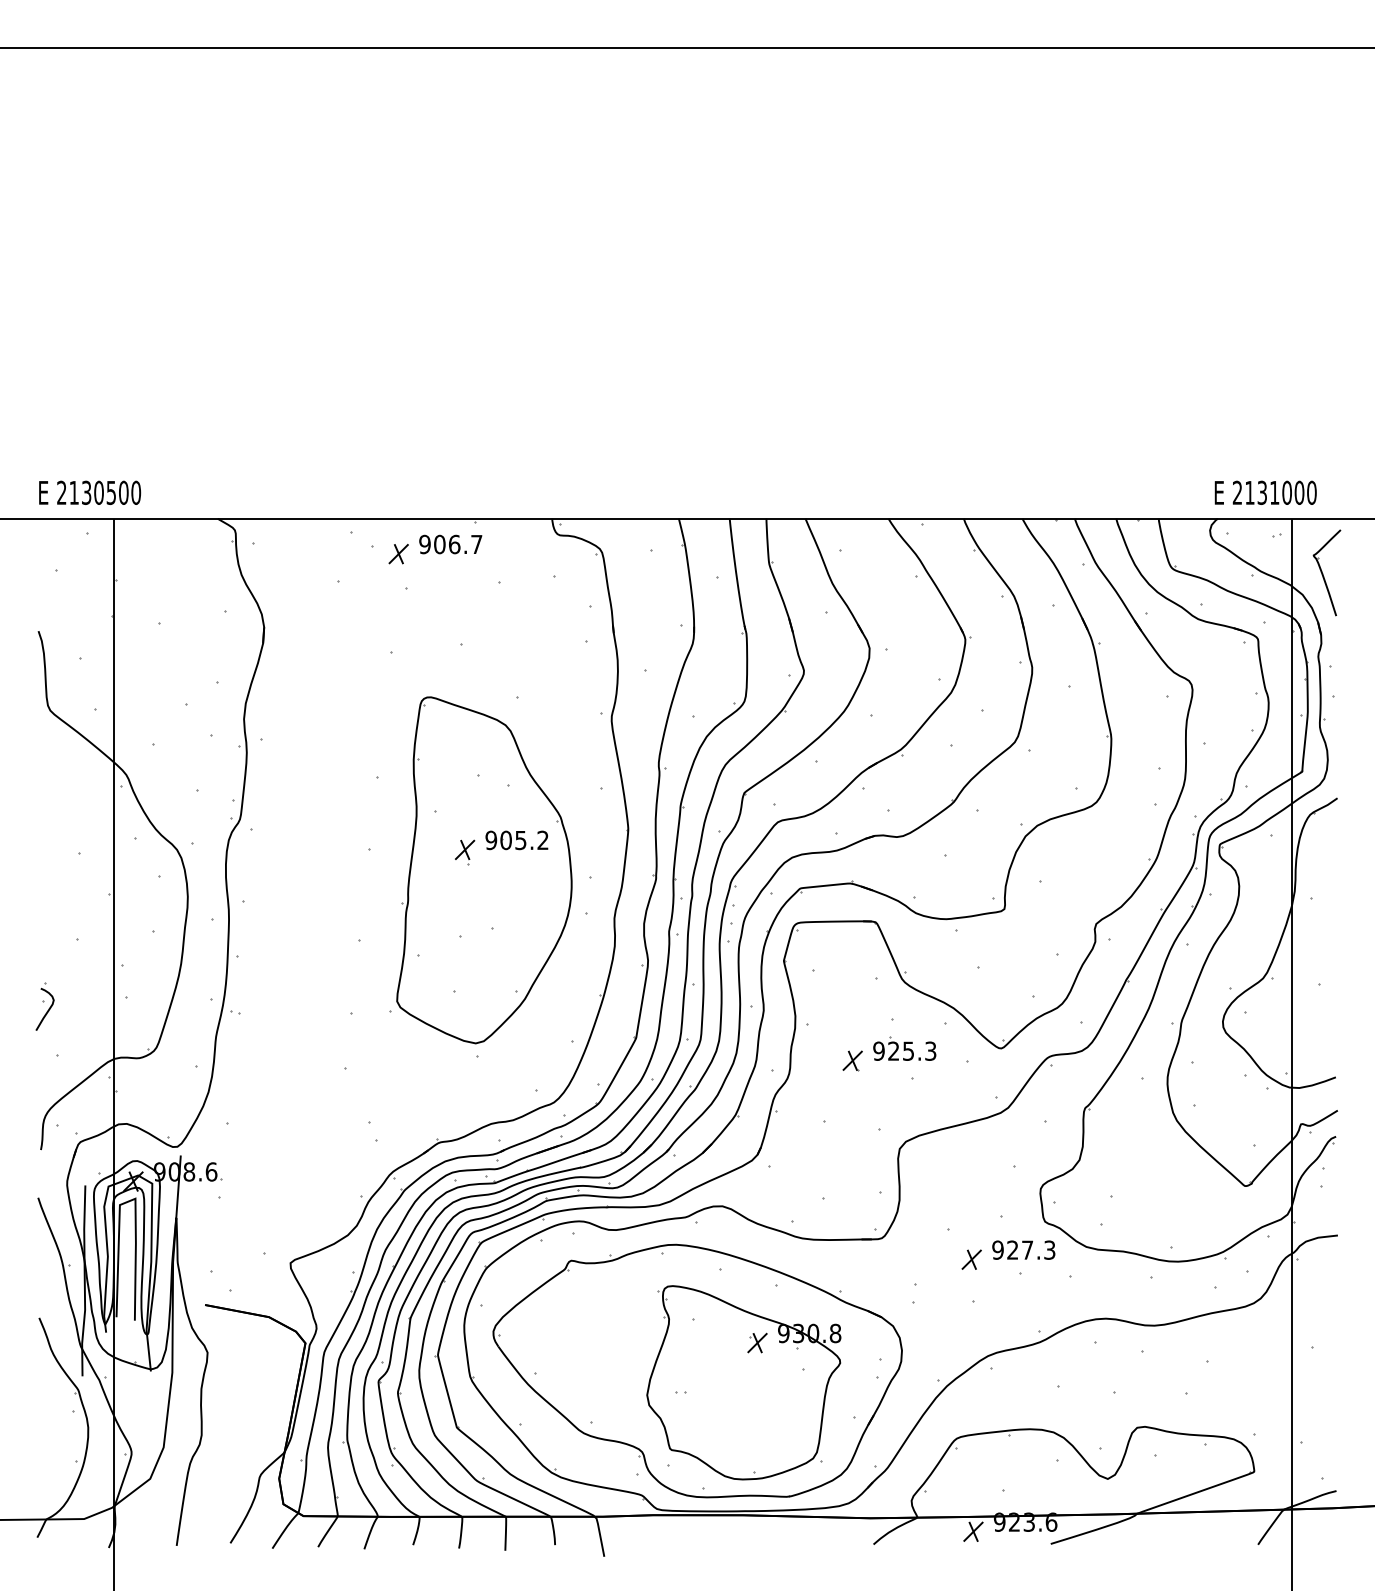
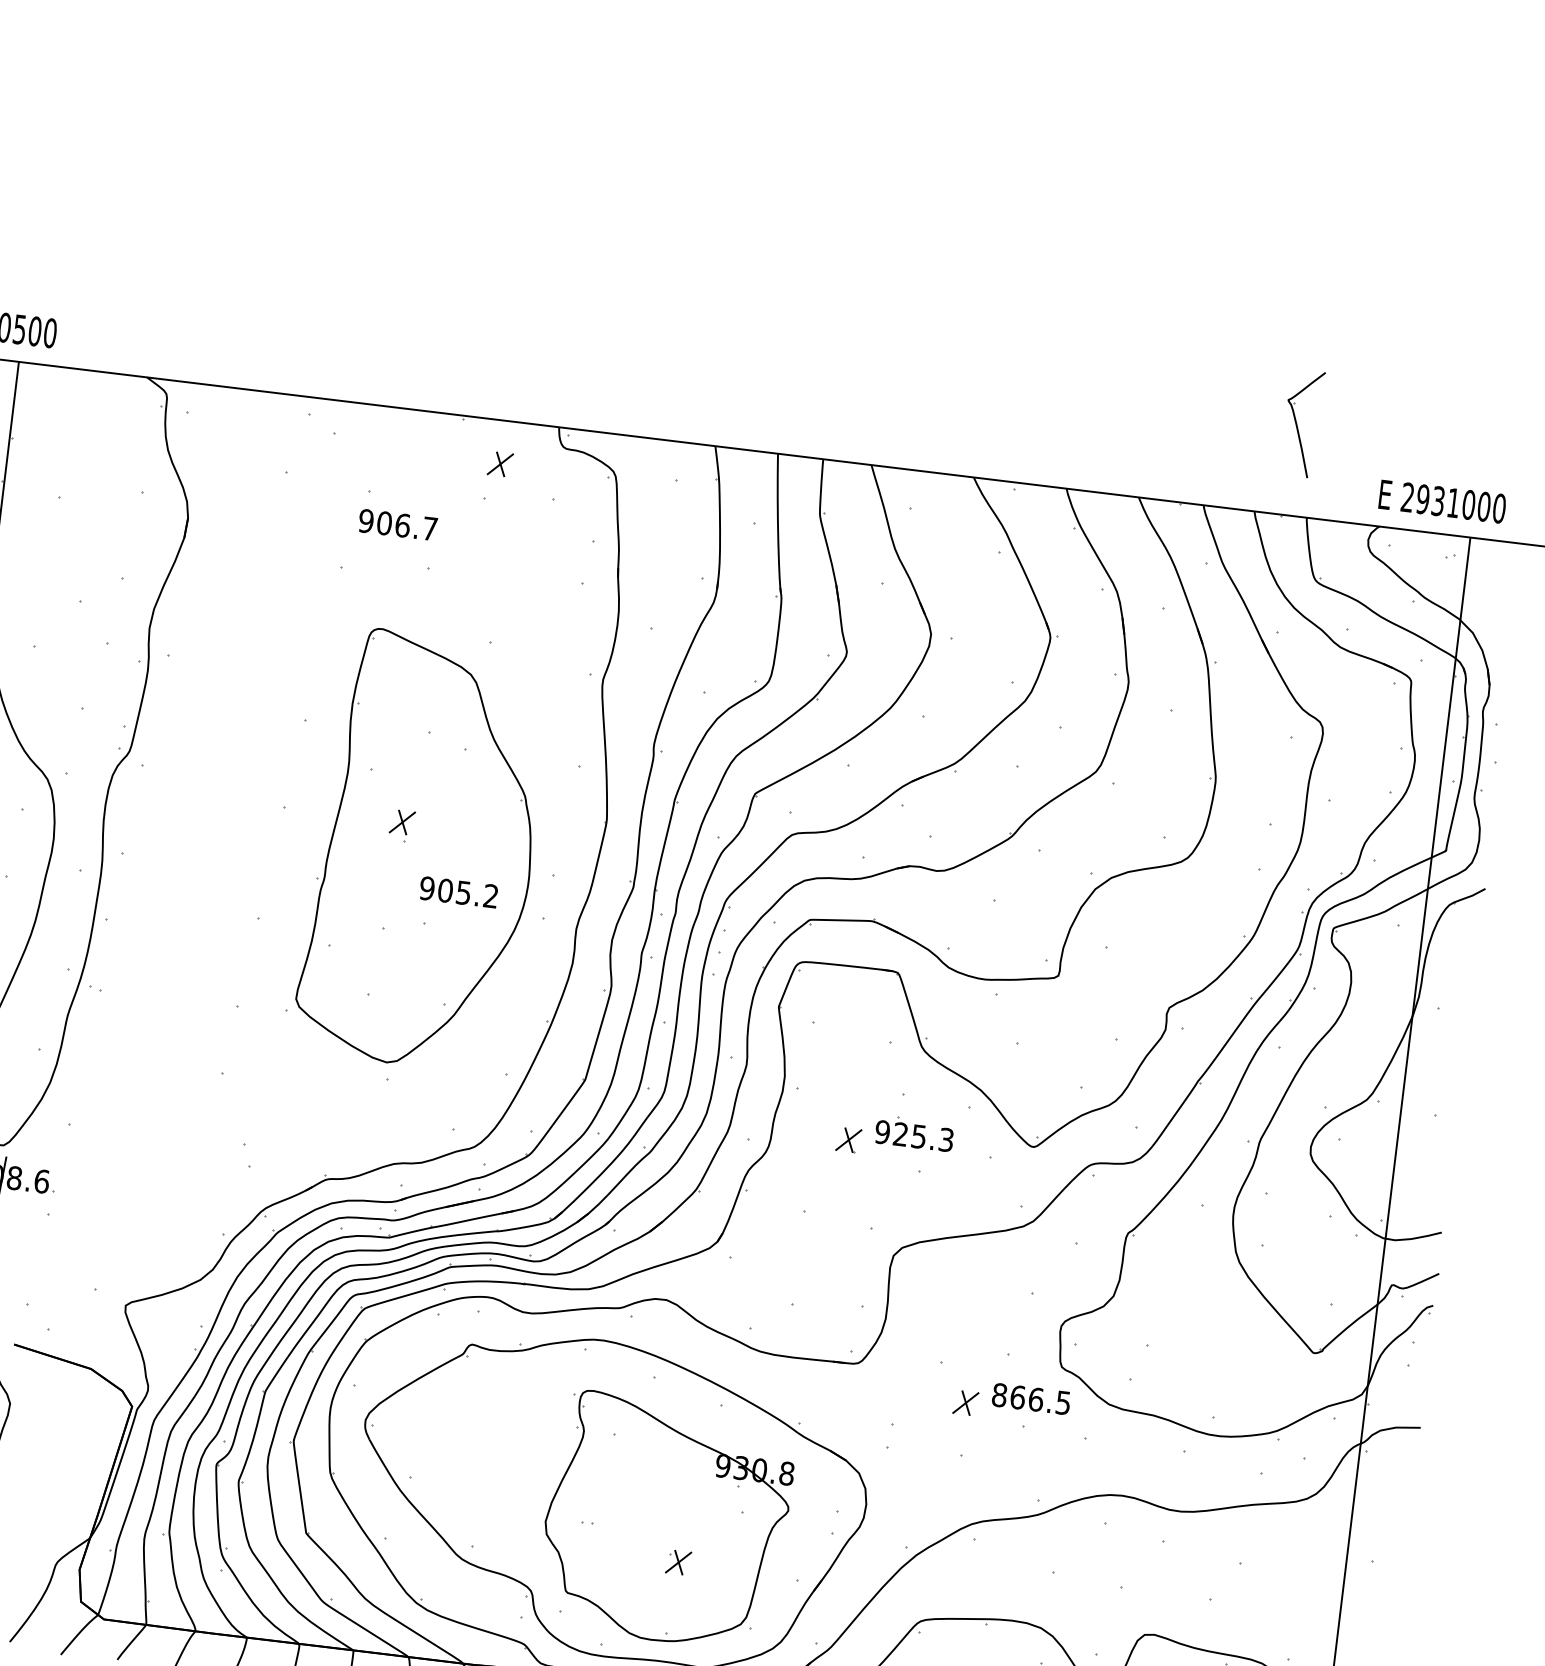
text: (1249, 492) -> (1422, 498), 2131000 -> 2931000
text: (450, 544) -> (397, 524), moved
part: (398, 554) -> (500, 464), moved
part: (1326, 572) -> (1301, 422), moved
part: (516, 840) -> (458, 892), moved
text: (1023, 1249) -> (1031, 1398), 927.3 -> 866.5
part: (757, 1342) -> (678, 1561), moved

